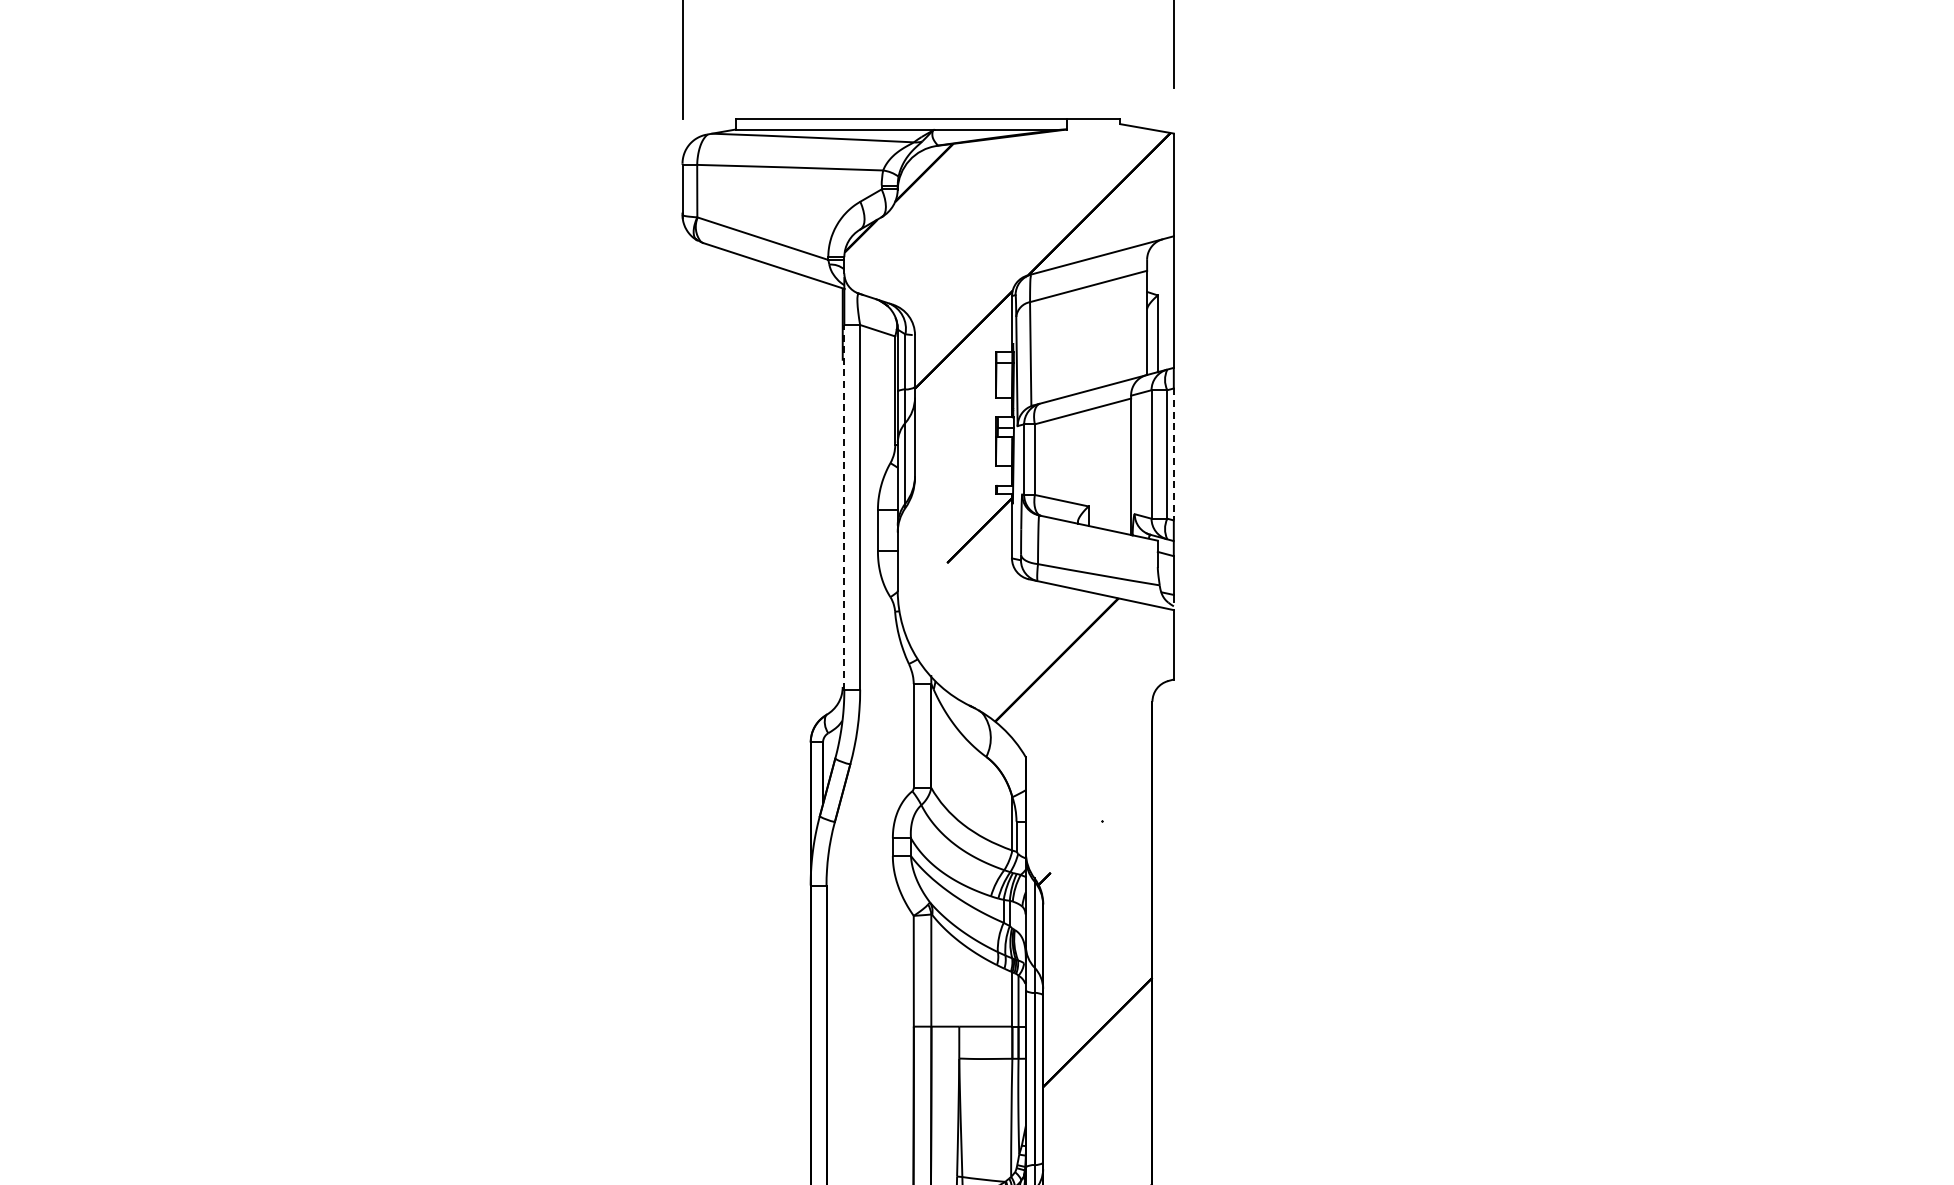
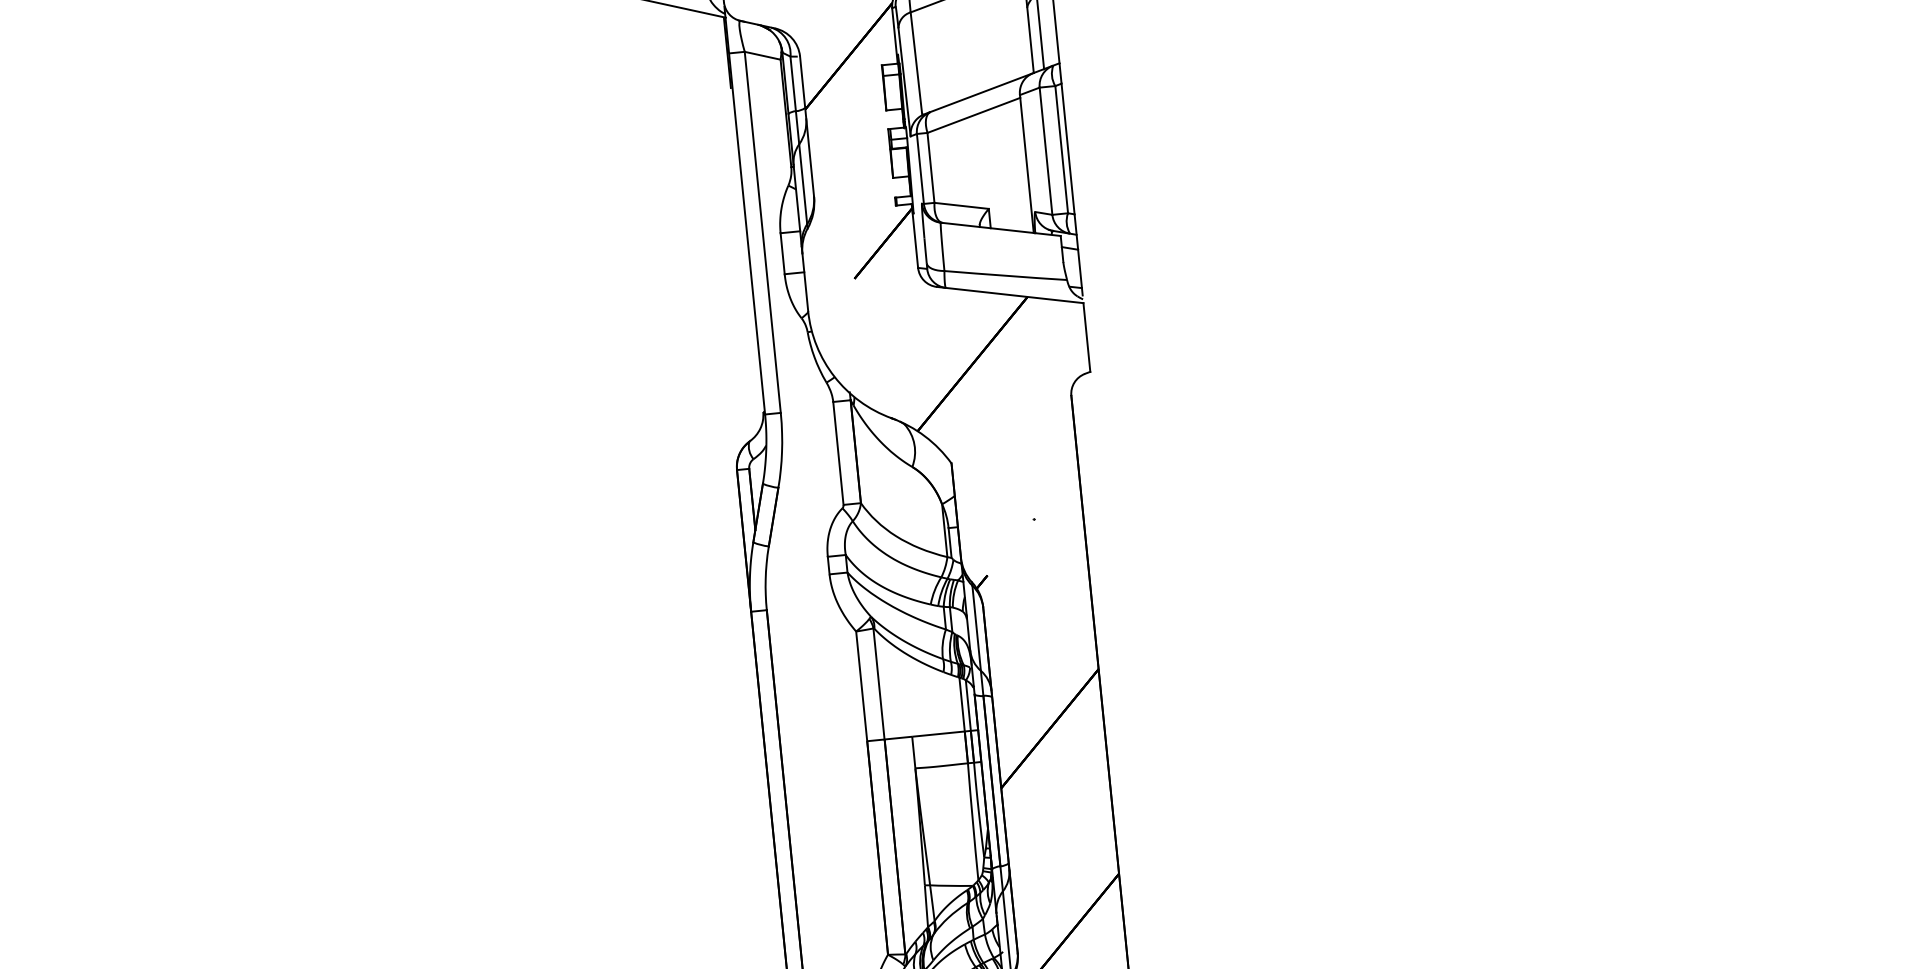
line: (1173, 454) -> (1067, 149), dashed -> solid
line: (844, 506) -> (747, 233), dashed -> solid

